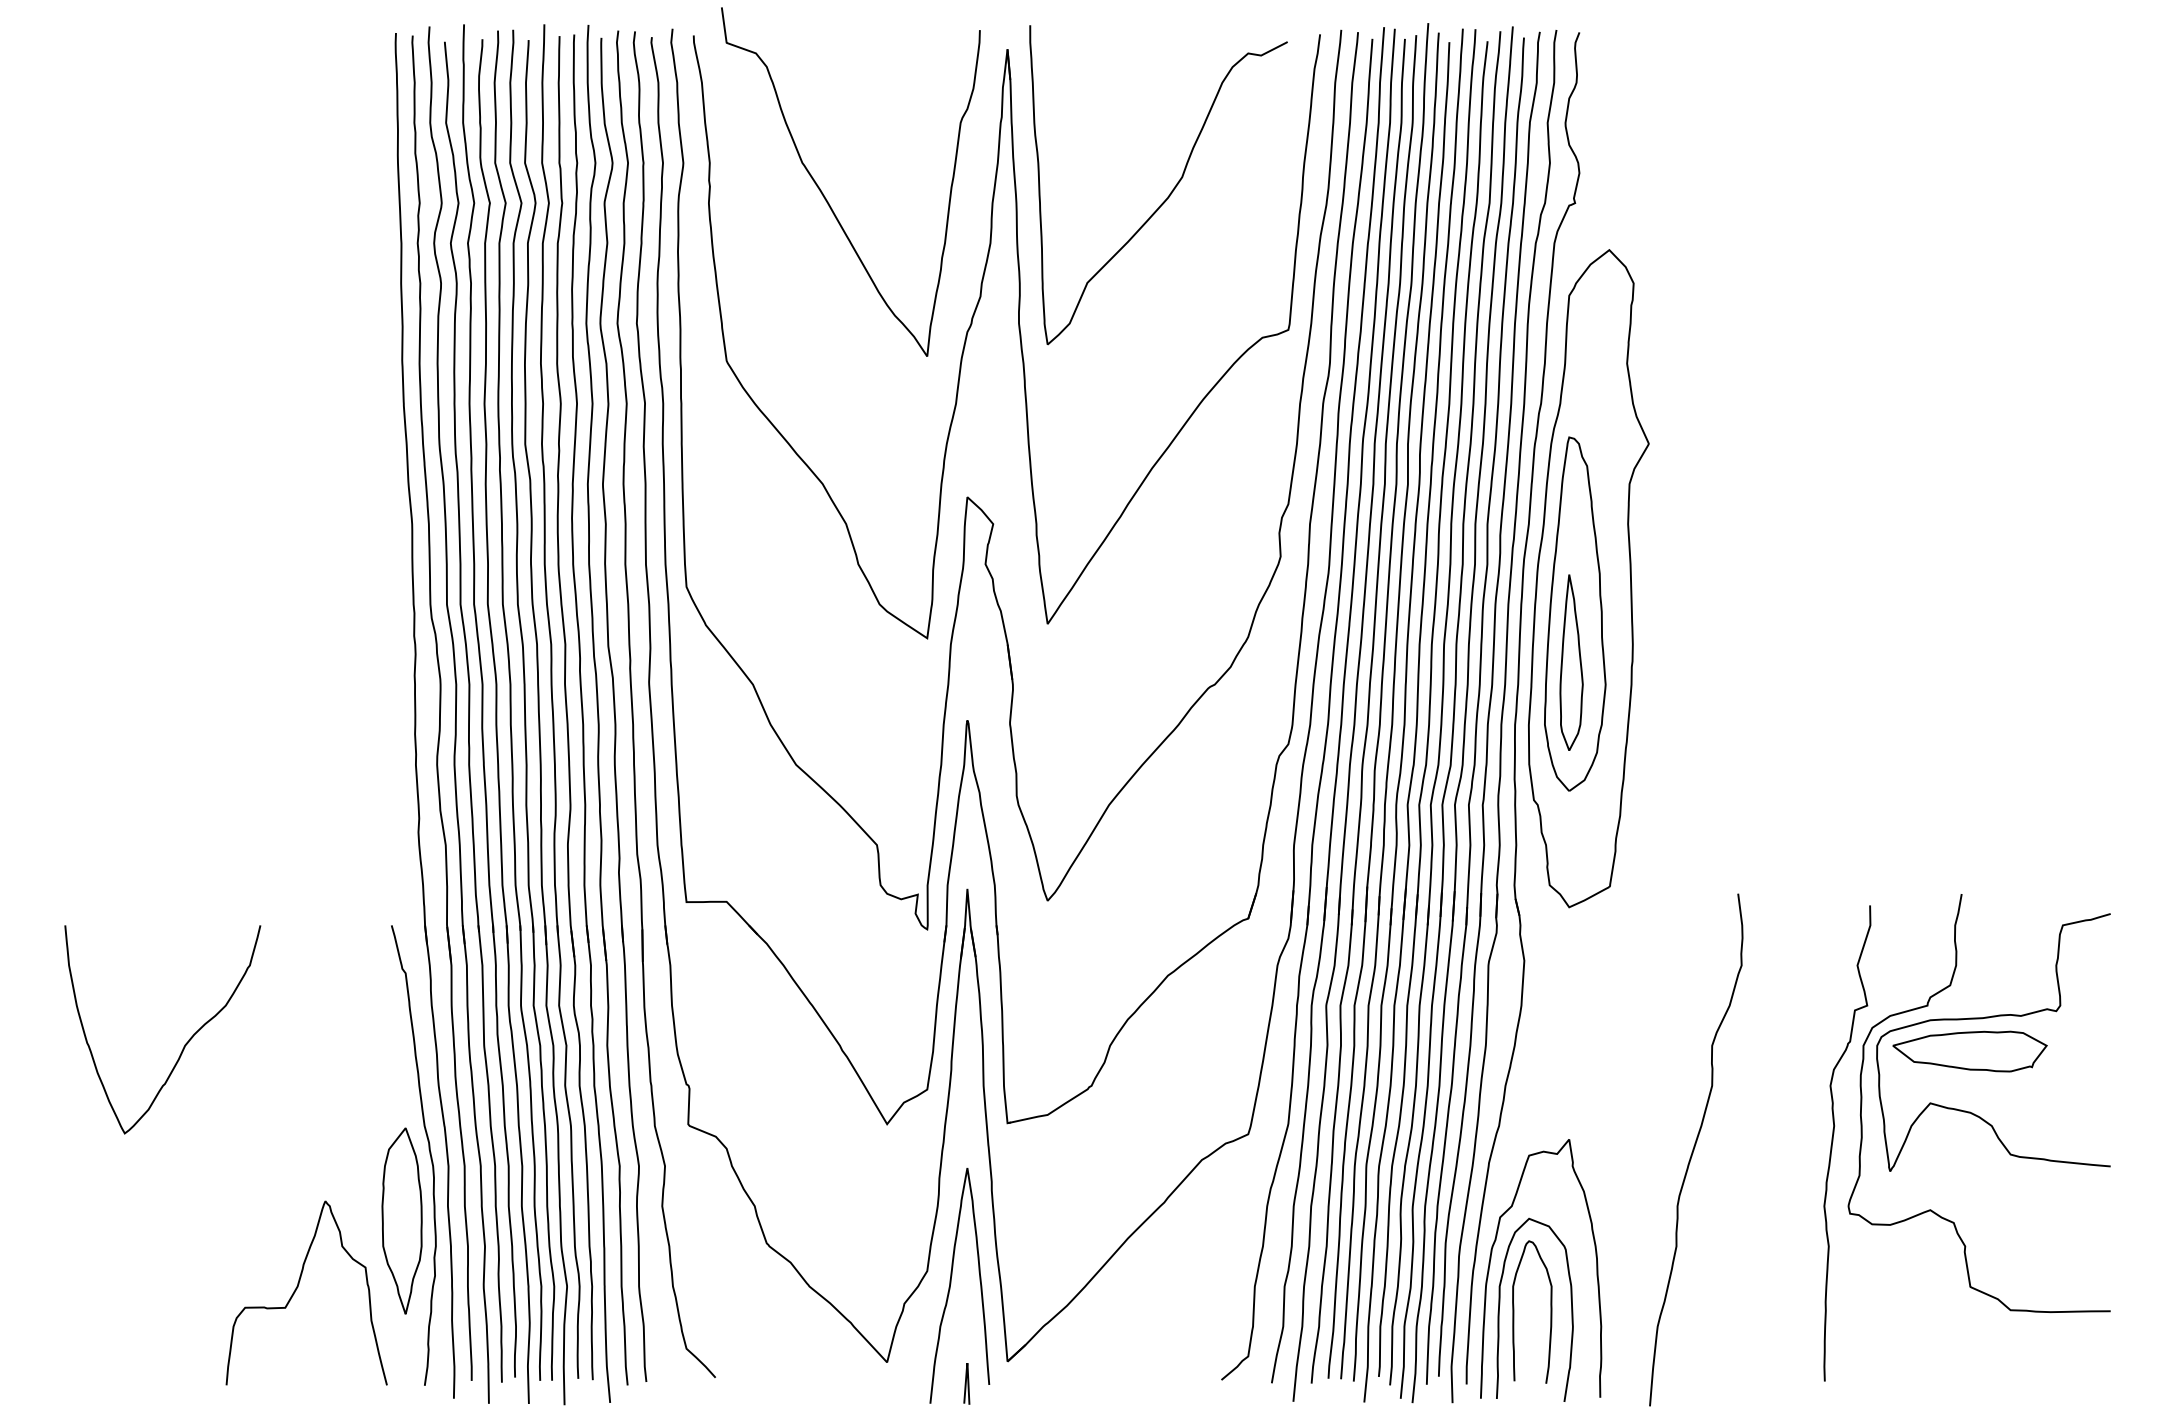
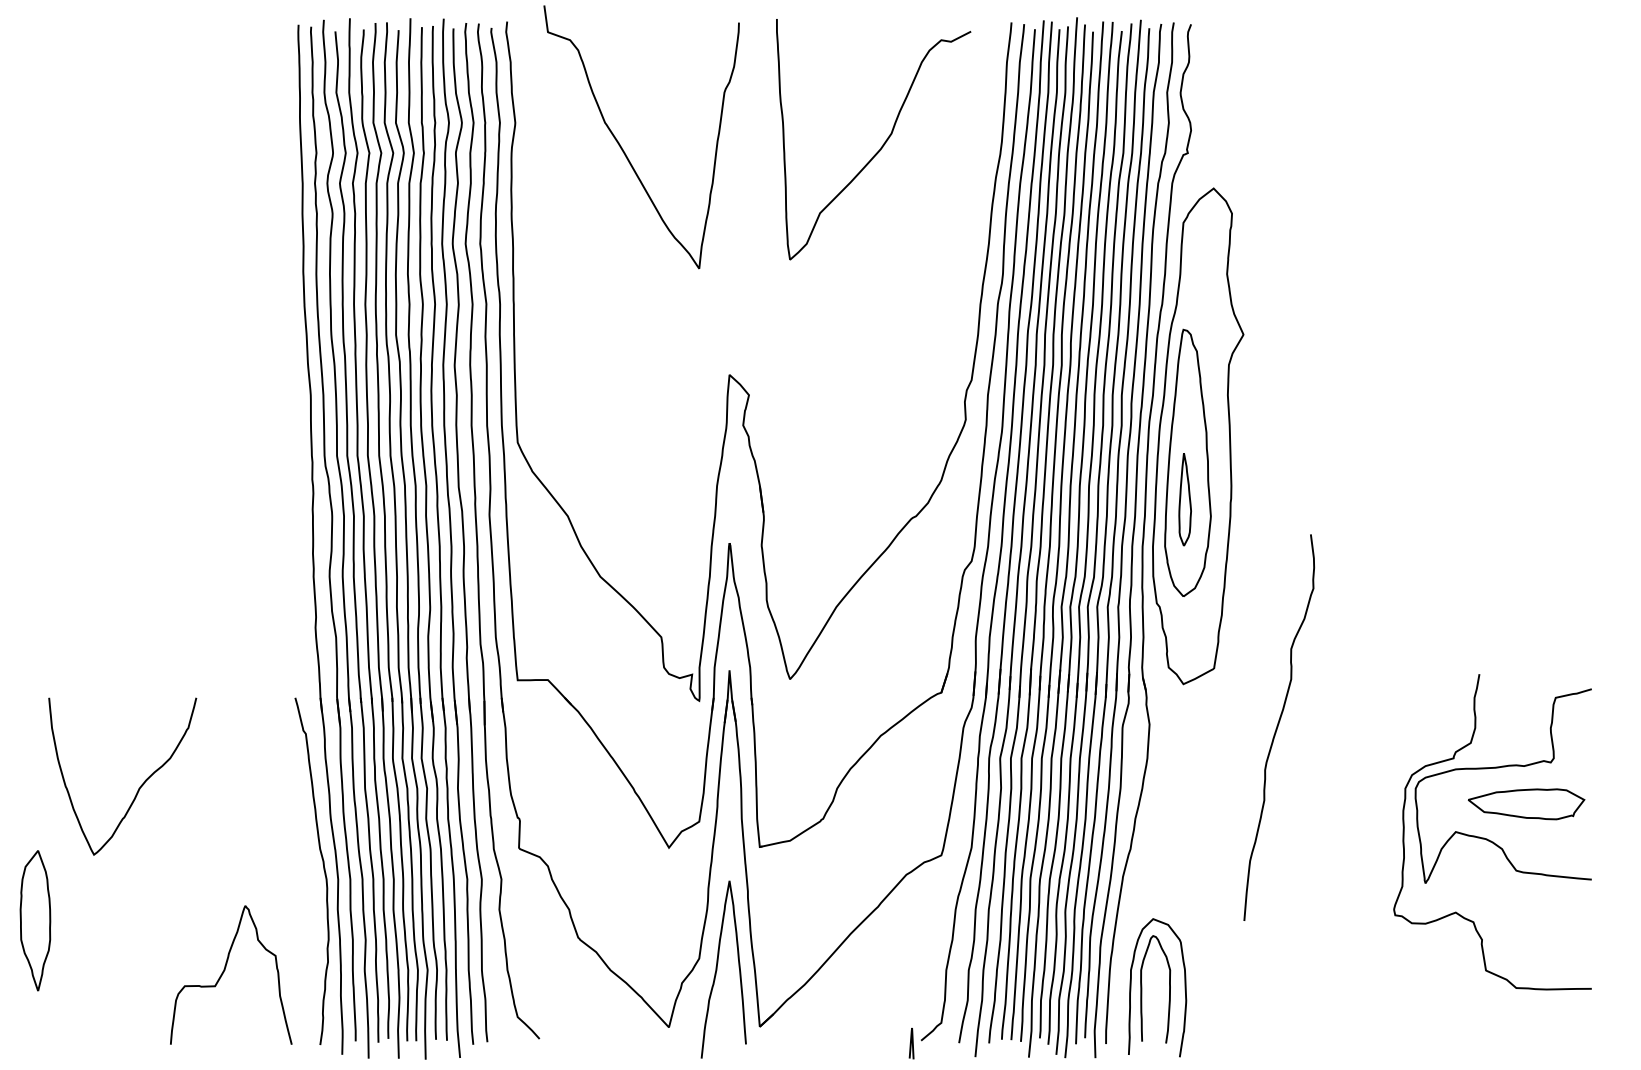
part: (1019, 336) -> (768, 253), removed
part: (1571, 662) -> (1185, 499), size x0.7
part: (1969, 1051) -> (1526, 804), moved
curve: (1833, 1142) -> (1382, 861), removed
curve: (1694, 1149) -> (1277, 727), moved
part: (401, 1220) -> (35, 920), moved
curve: (1491, 1259) -> (1124, 949), removed
curve: (966, 1383) -> (911, 1043), moved

